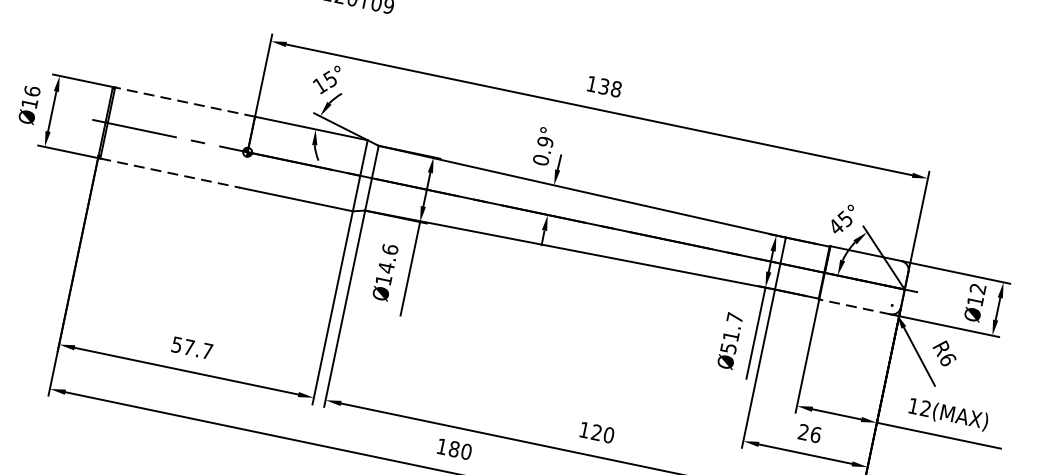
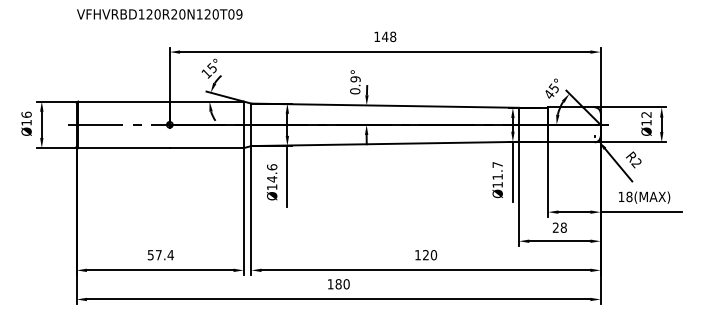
text: (603, 85) -> (384, 36), 138 -> 148
line: (185, 102) -> (124, 101), dashed -> solid
line: (170, 173) -> (124, 148), dashed -> solid
line: (854, 307) -> (571, 142), dashed -> solid
text: (728, 347) -> (497, 184), Ø51.7 -> Ø11.7
text: (206, 351) -> (170, 255), 57.7 -> 57.4
text: (947, 359) -> (636, 163), R6 -> R2
text: (925, 408) -> (629, 196), 12(MAX) -> 18(MAX)
text: (815, 434) -> (563, 227), 26 -> 28

